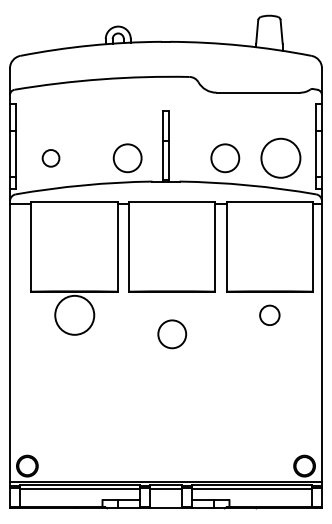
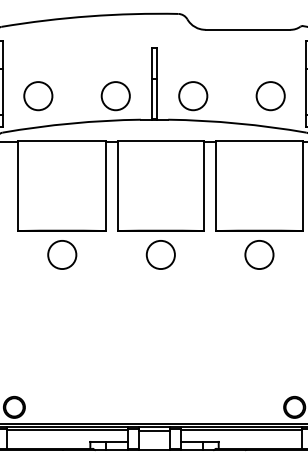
circle: (50, 158) -> (37, 96), size x1.67
circle: (225, 158) -> (193, 96), moved
circle: (280, 158) -> (270, 96), size x0.71
circle: (74, 315) -> (62, 255), size x0.71
circle: (269, 315) -> (259, 255), size x1.43
circle: (172, 334) -> (161, 255), moved

